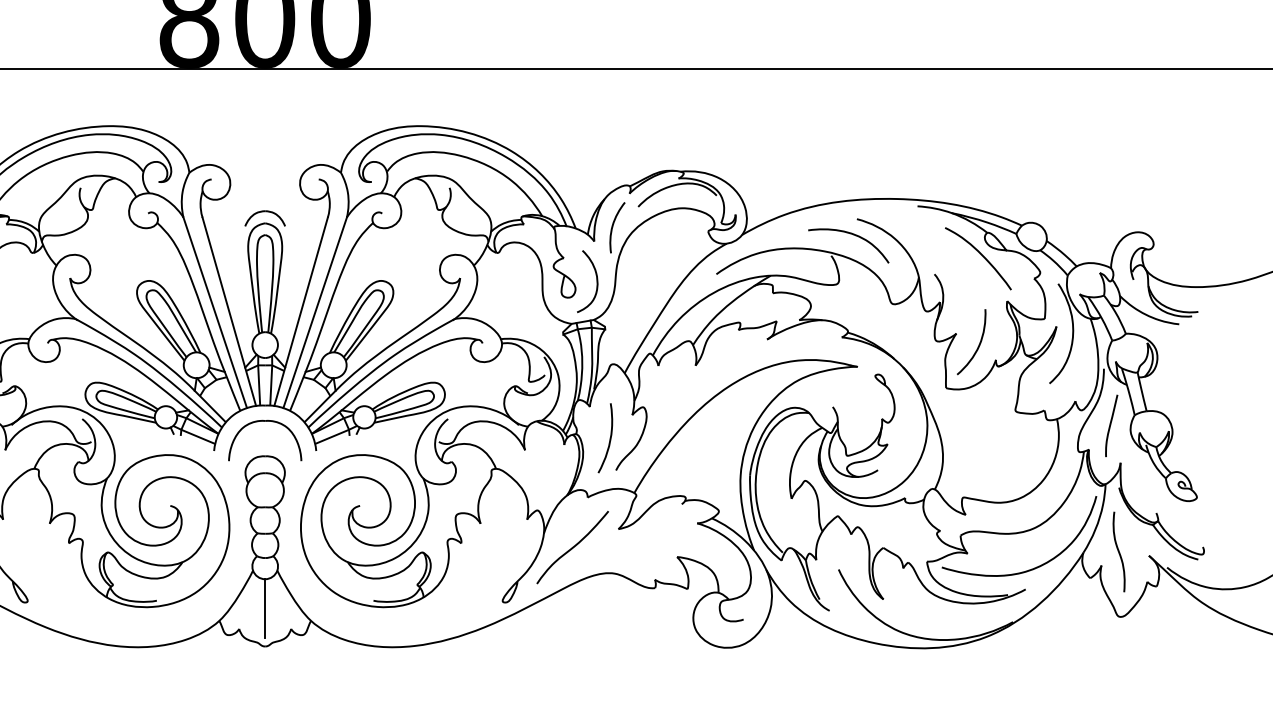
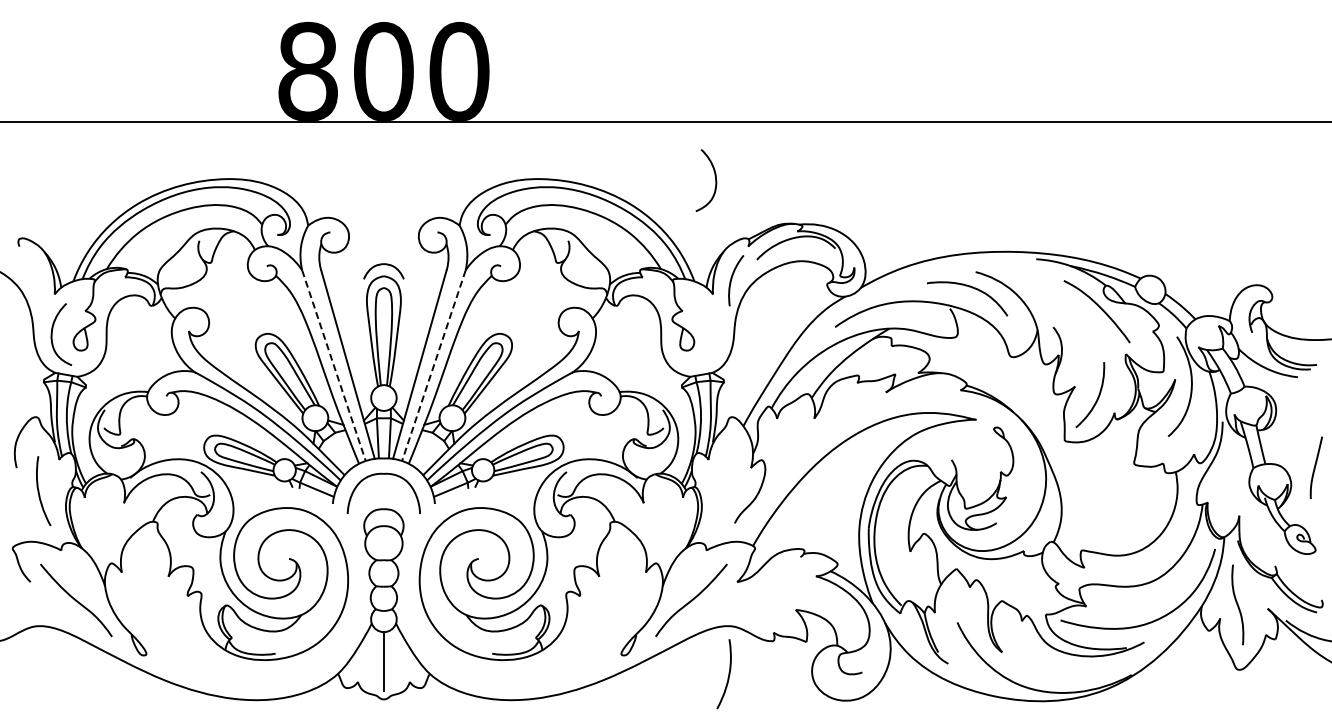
curve: (596, 281) -> (715, 180), moved
line: (215, 313) -> (334, 366), solid -> dashed
line: (314, 313) -> (433, 366), solid -> dashed
curve: (1110, 425) -> (1315, 467), moved
curve: (609, 438) -> (728, 674), moved

